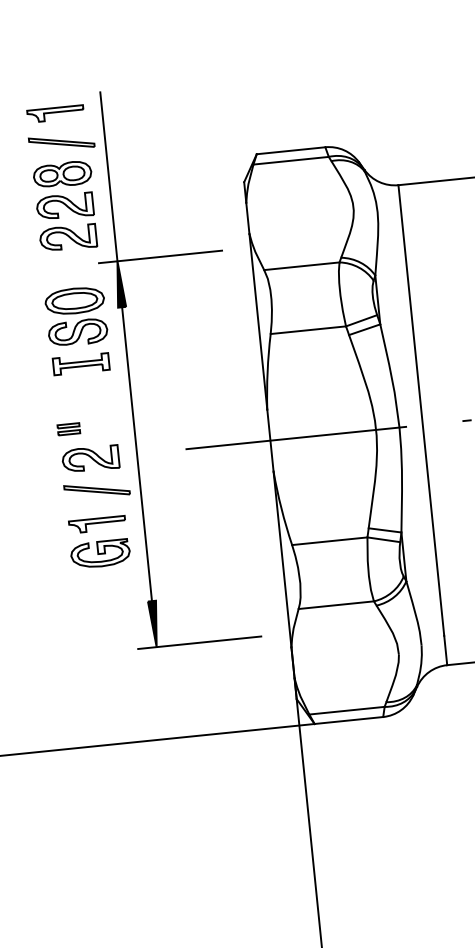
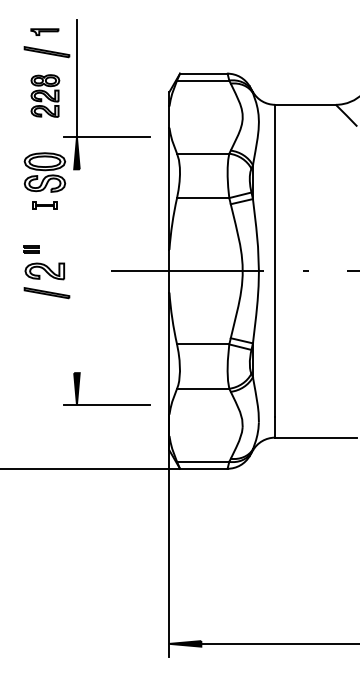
part: (55, 114) -> (44, 32), size x0.7
part: (65, 205) -> (45, 95), size x0.7
part: (80, 364) -> (44, 205), size x0.6
line: (136, 454) -> (76, 271), removed
part: (98, 541) -> (44, 328), removed

